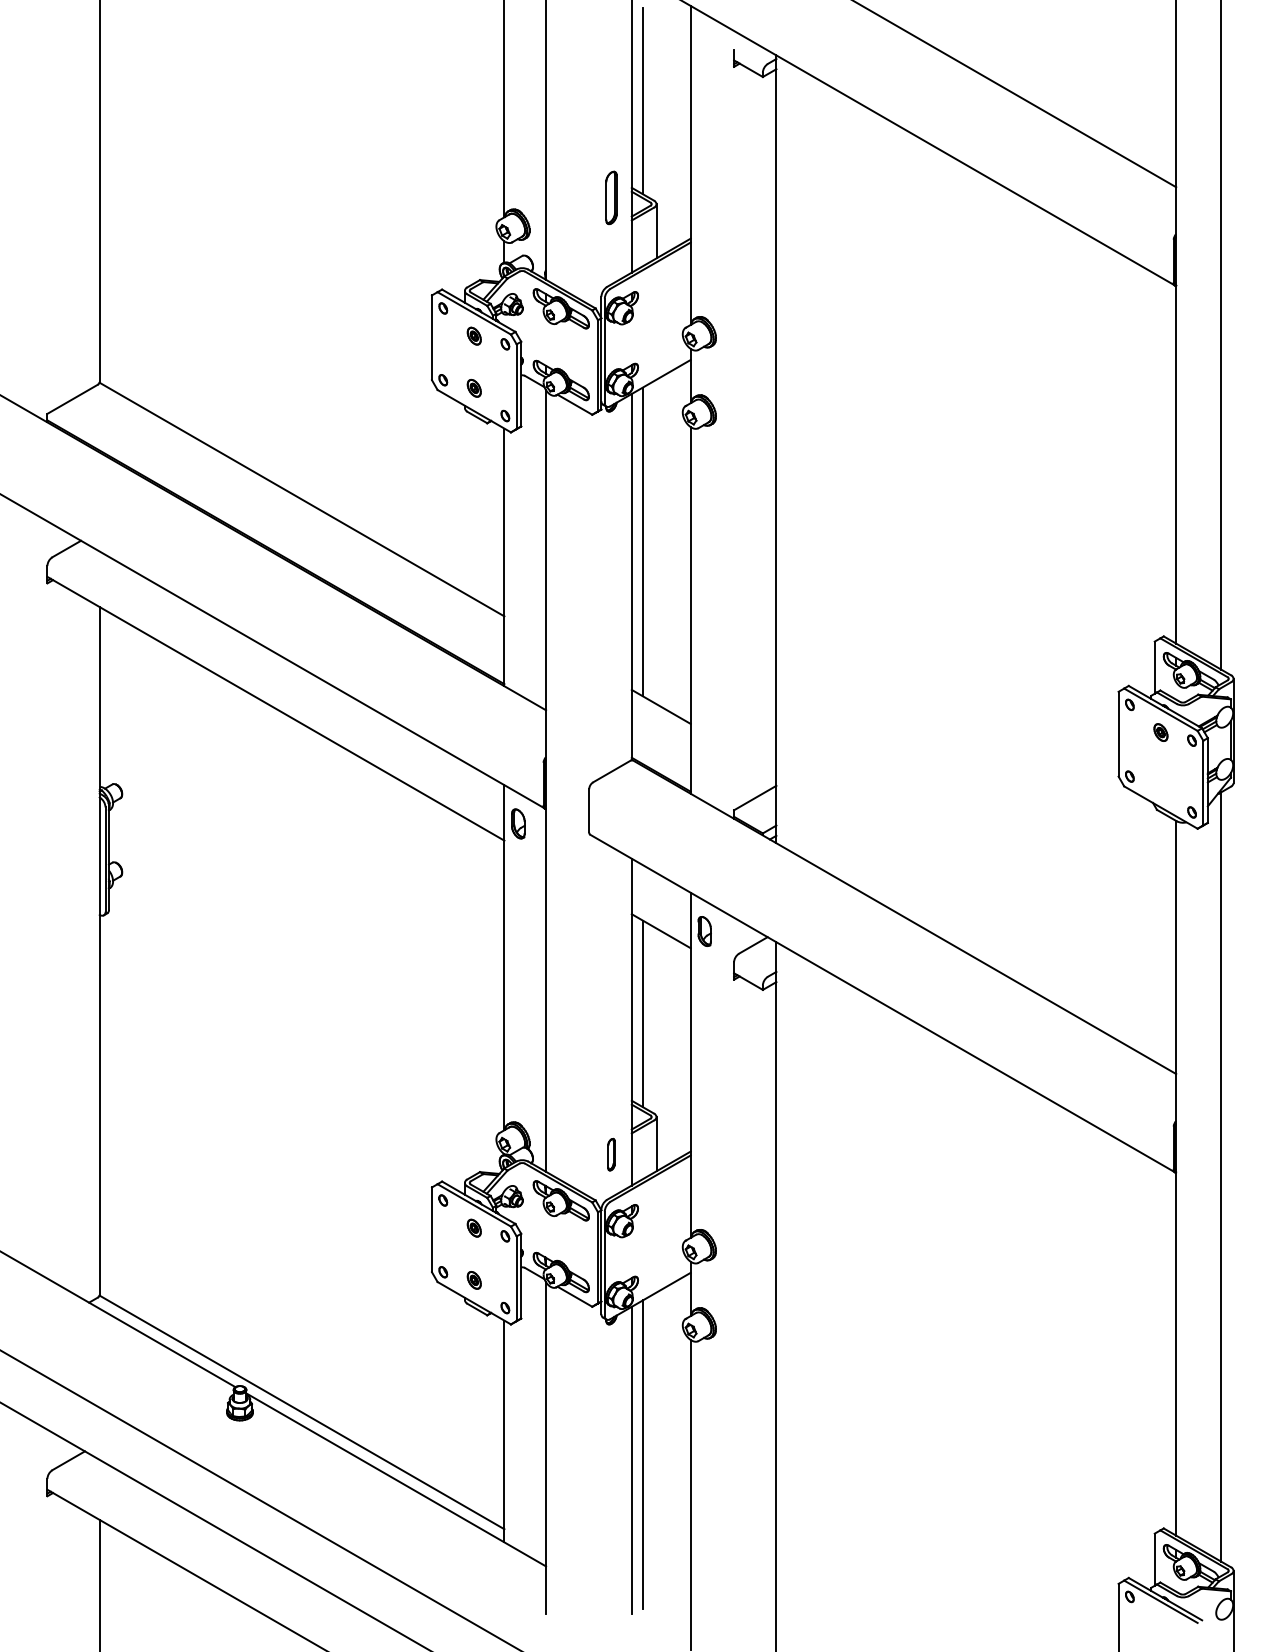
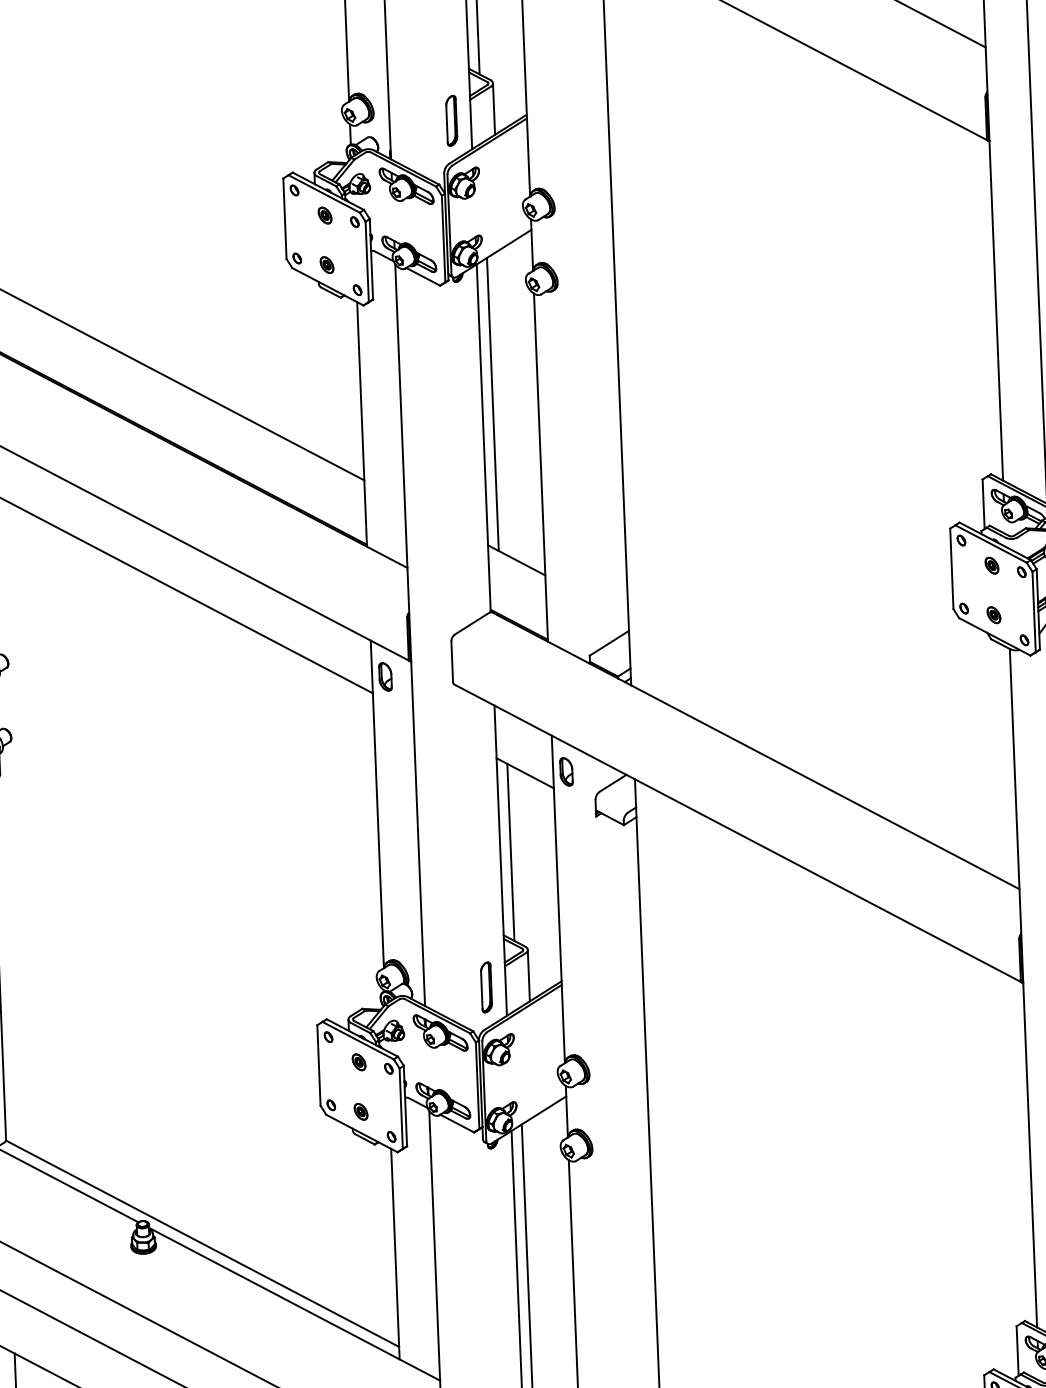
part: (611, 197) -> (451, 120), moved
part: (1160, 784) -> (993, 614), added
part: (611, 1154) -> (486, 987), size x1.67

